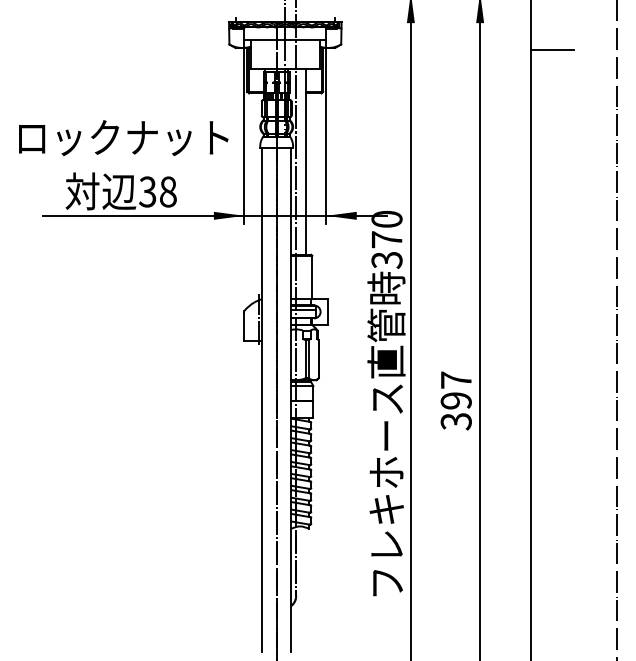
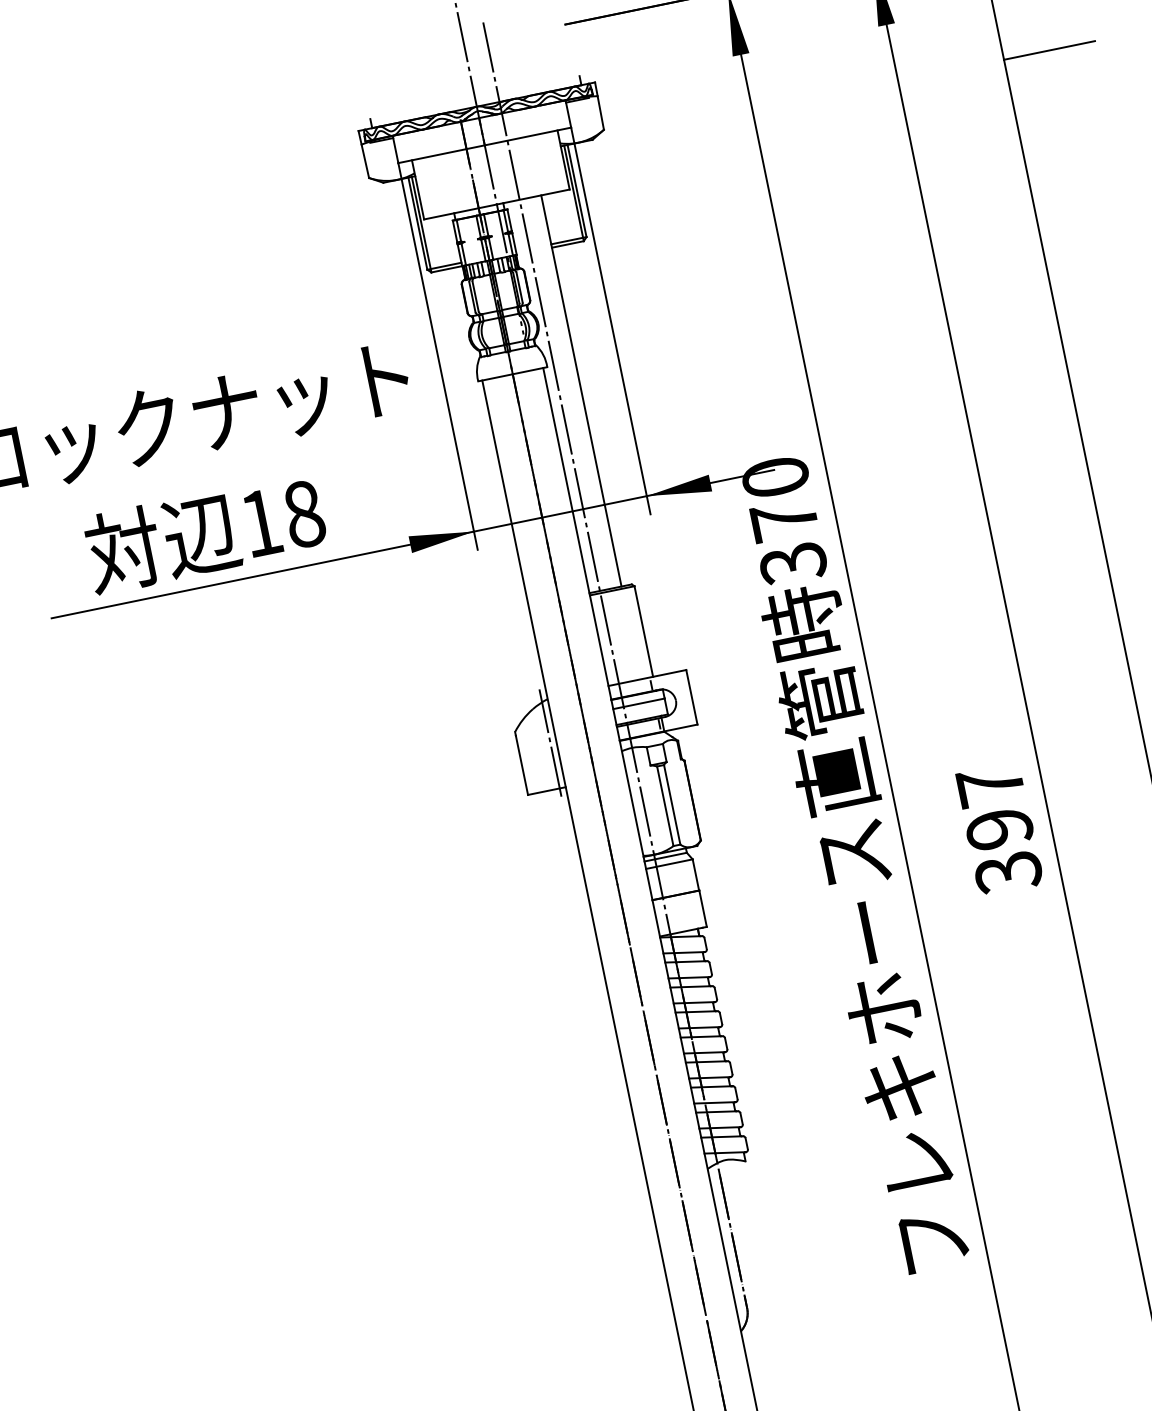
text: (147, 191) -> (260, 522), 38 -> 18

